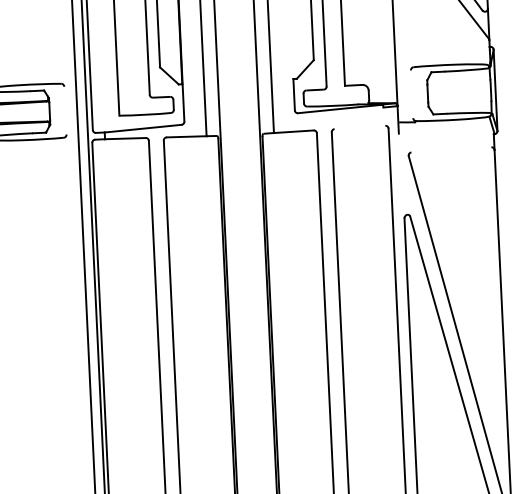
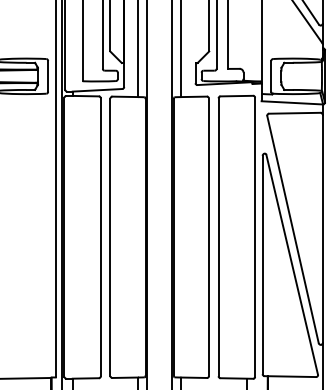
line: (412, 94) -> (271, 76), added
line: (65, 110) -> (48, 76), added
line: (359, 126) -> (236, 95), added
line: (445, 133) -> (291, 102), added
line: (450, 148) -> (294, 112), added

